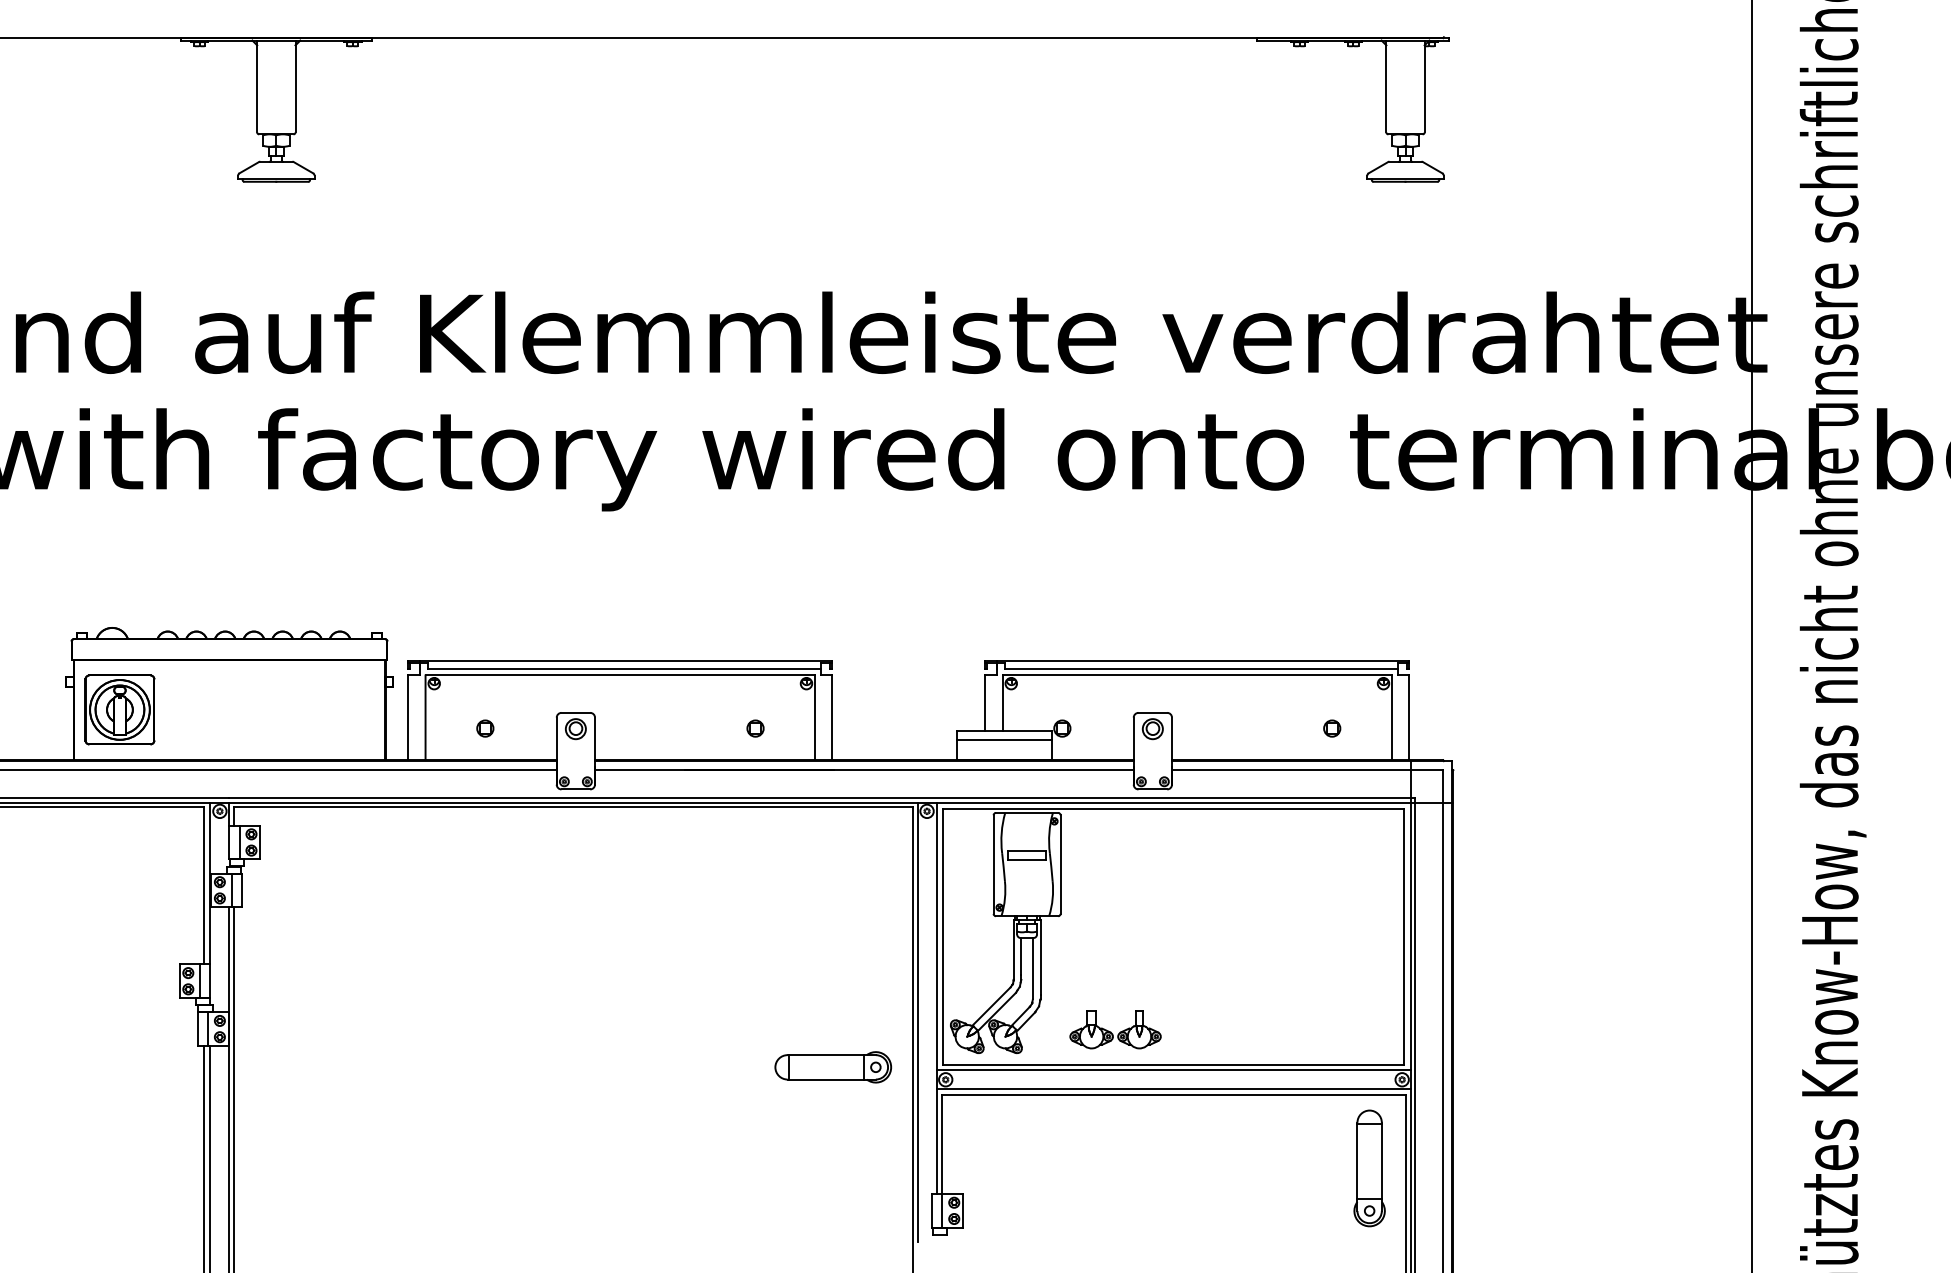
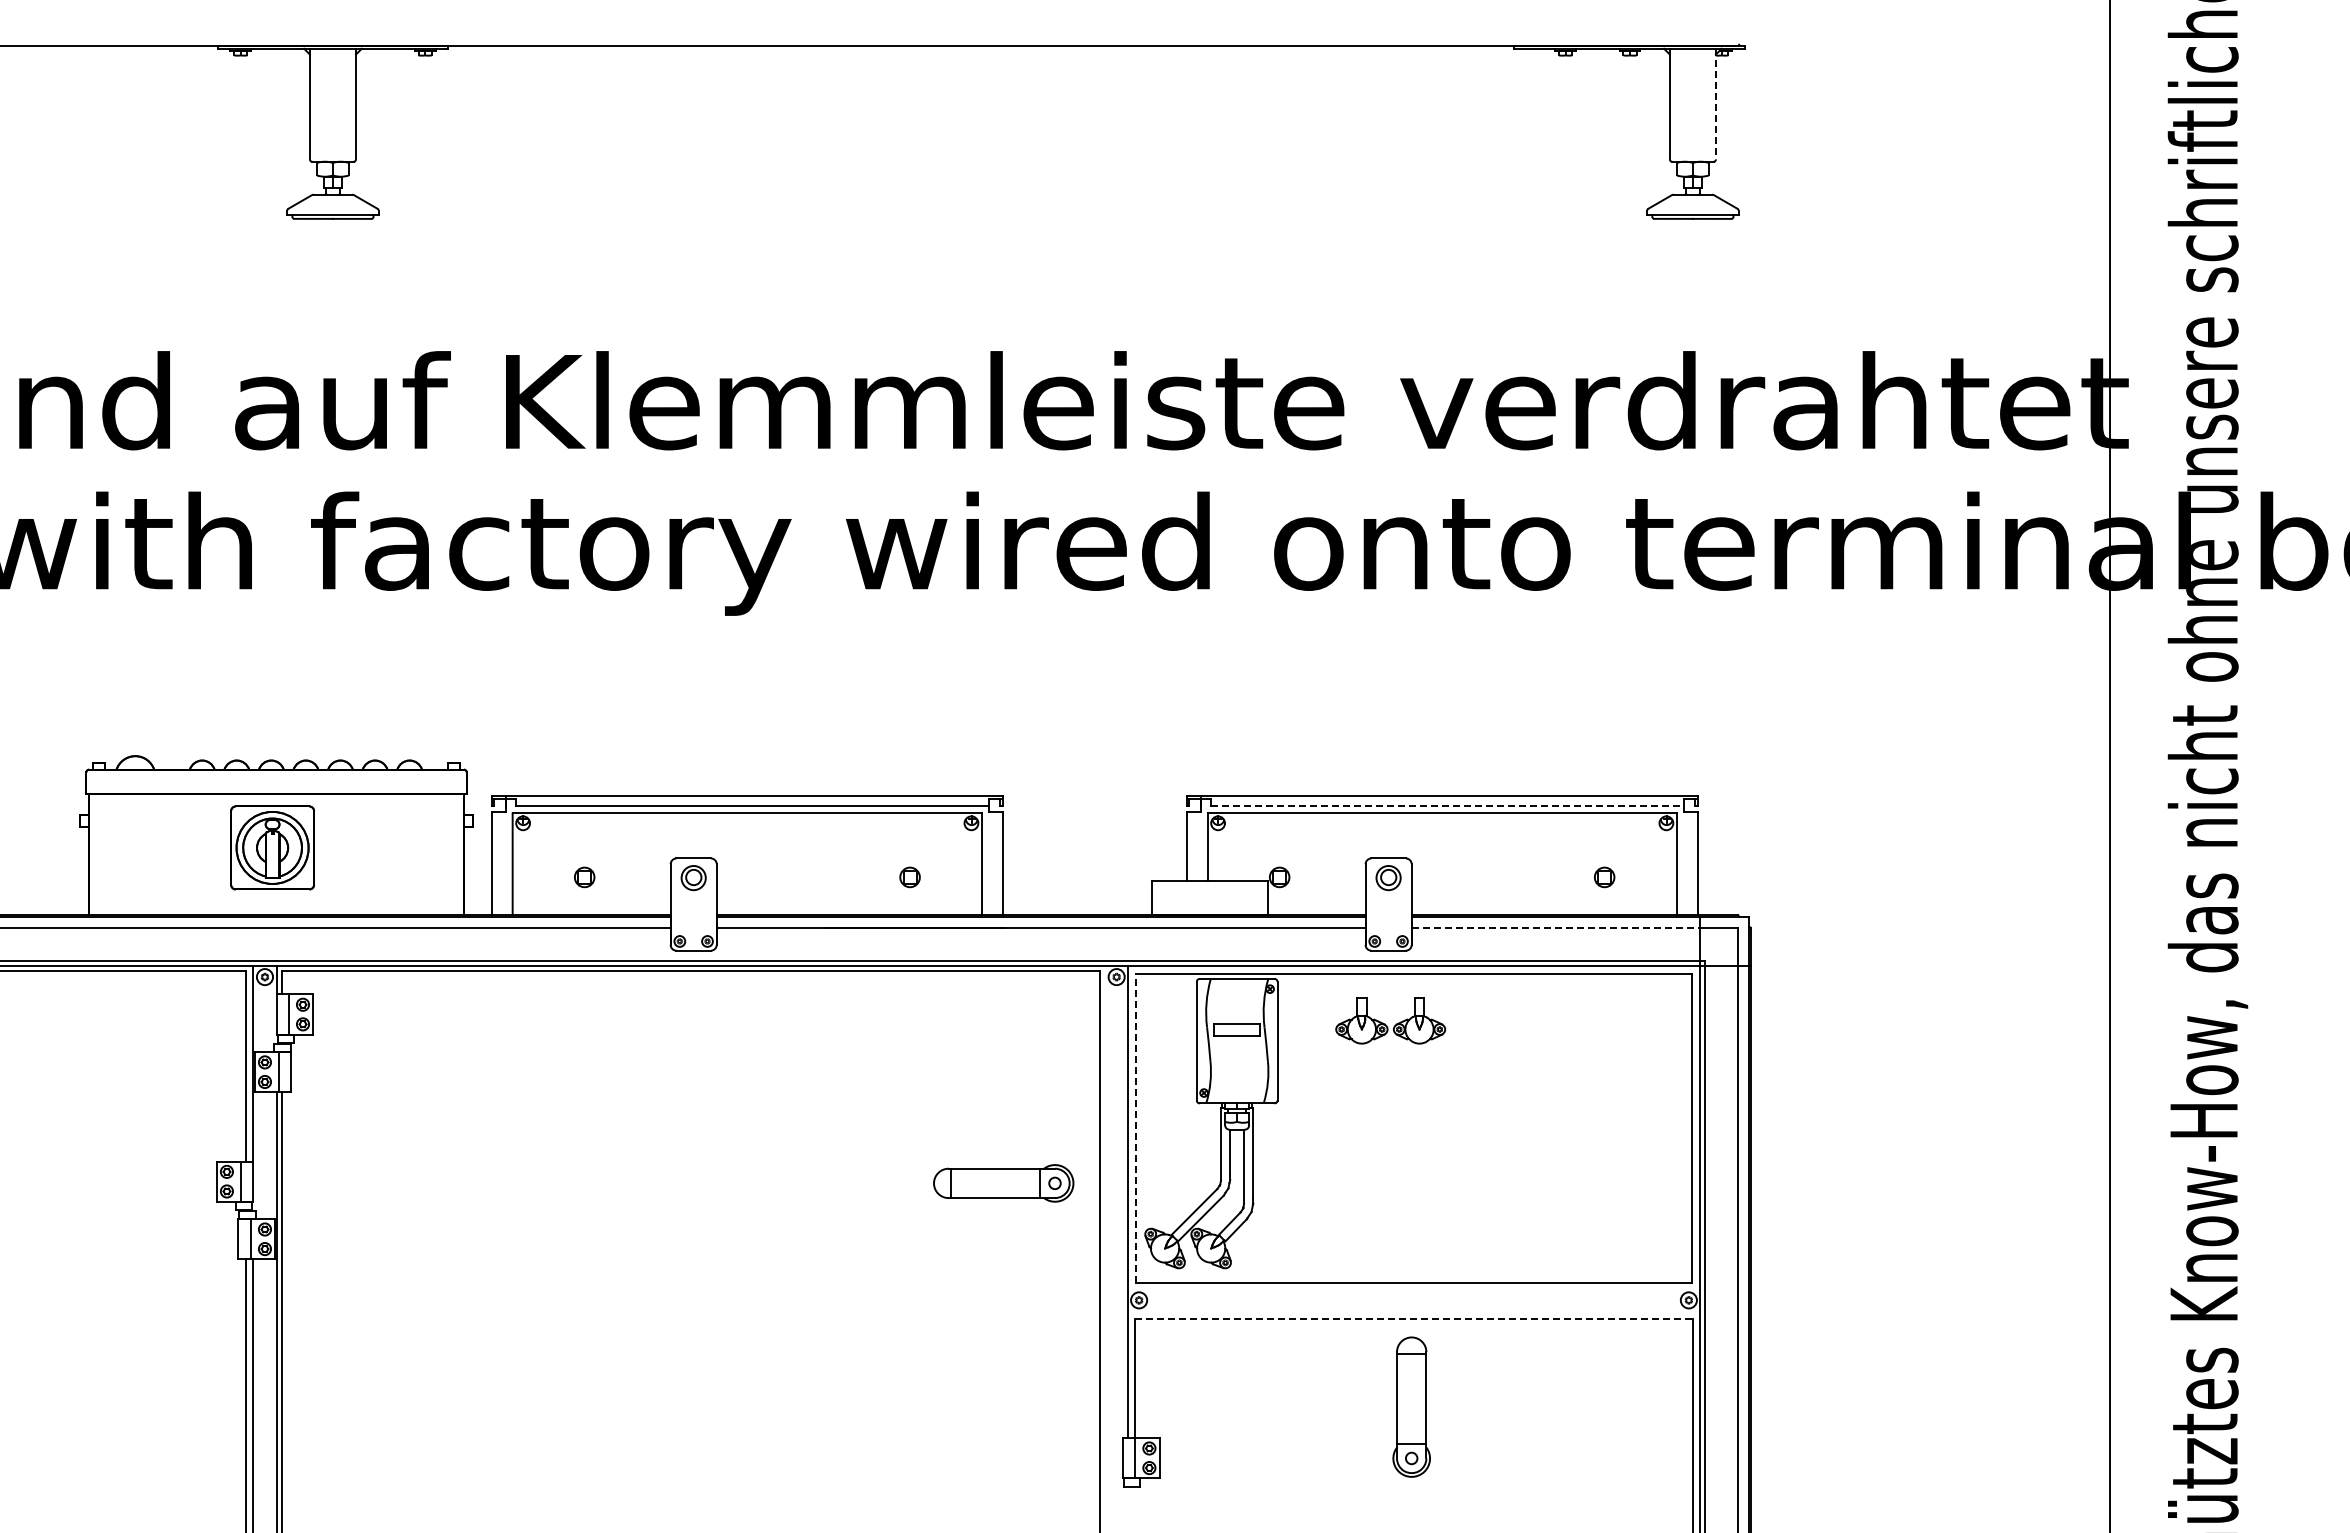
line: (1424, 86) -> (1715, 104), solid -> dashed
line: (1201, 668) -> (1447, 805), solid -> dashed
part: (119, 709) -> (272, 847), moved
line: (1004, 740) -> (1209, 891), removed
line: (1291, 770) -> (1555, 927), solid -> dashed
line: (942, 937) -> (1135, 1128), solid -> dashed
line: (917, 1021) -> (1105, 1230), removed
part: (1115, 1029) -> (1390, 1020), moved
part: (833, 1067) -> (1003, 1183), moved
line: (1173, 1069) -> (1413, 1288), removed
line: (1173, 1089) -> (1413, 1311), removed
line: (1174, 1094) -> (1414, 1318), solid -> dashed
part: (1369, 1167) -> (1411, 1406), moved

